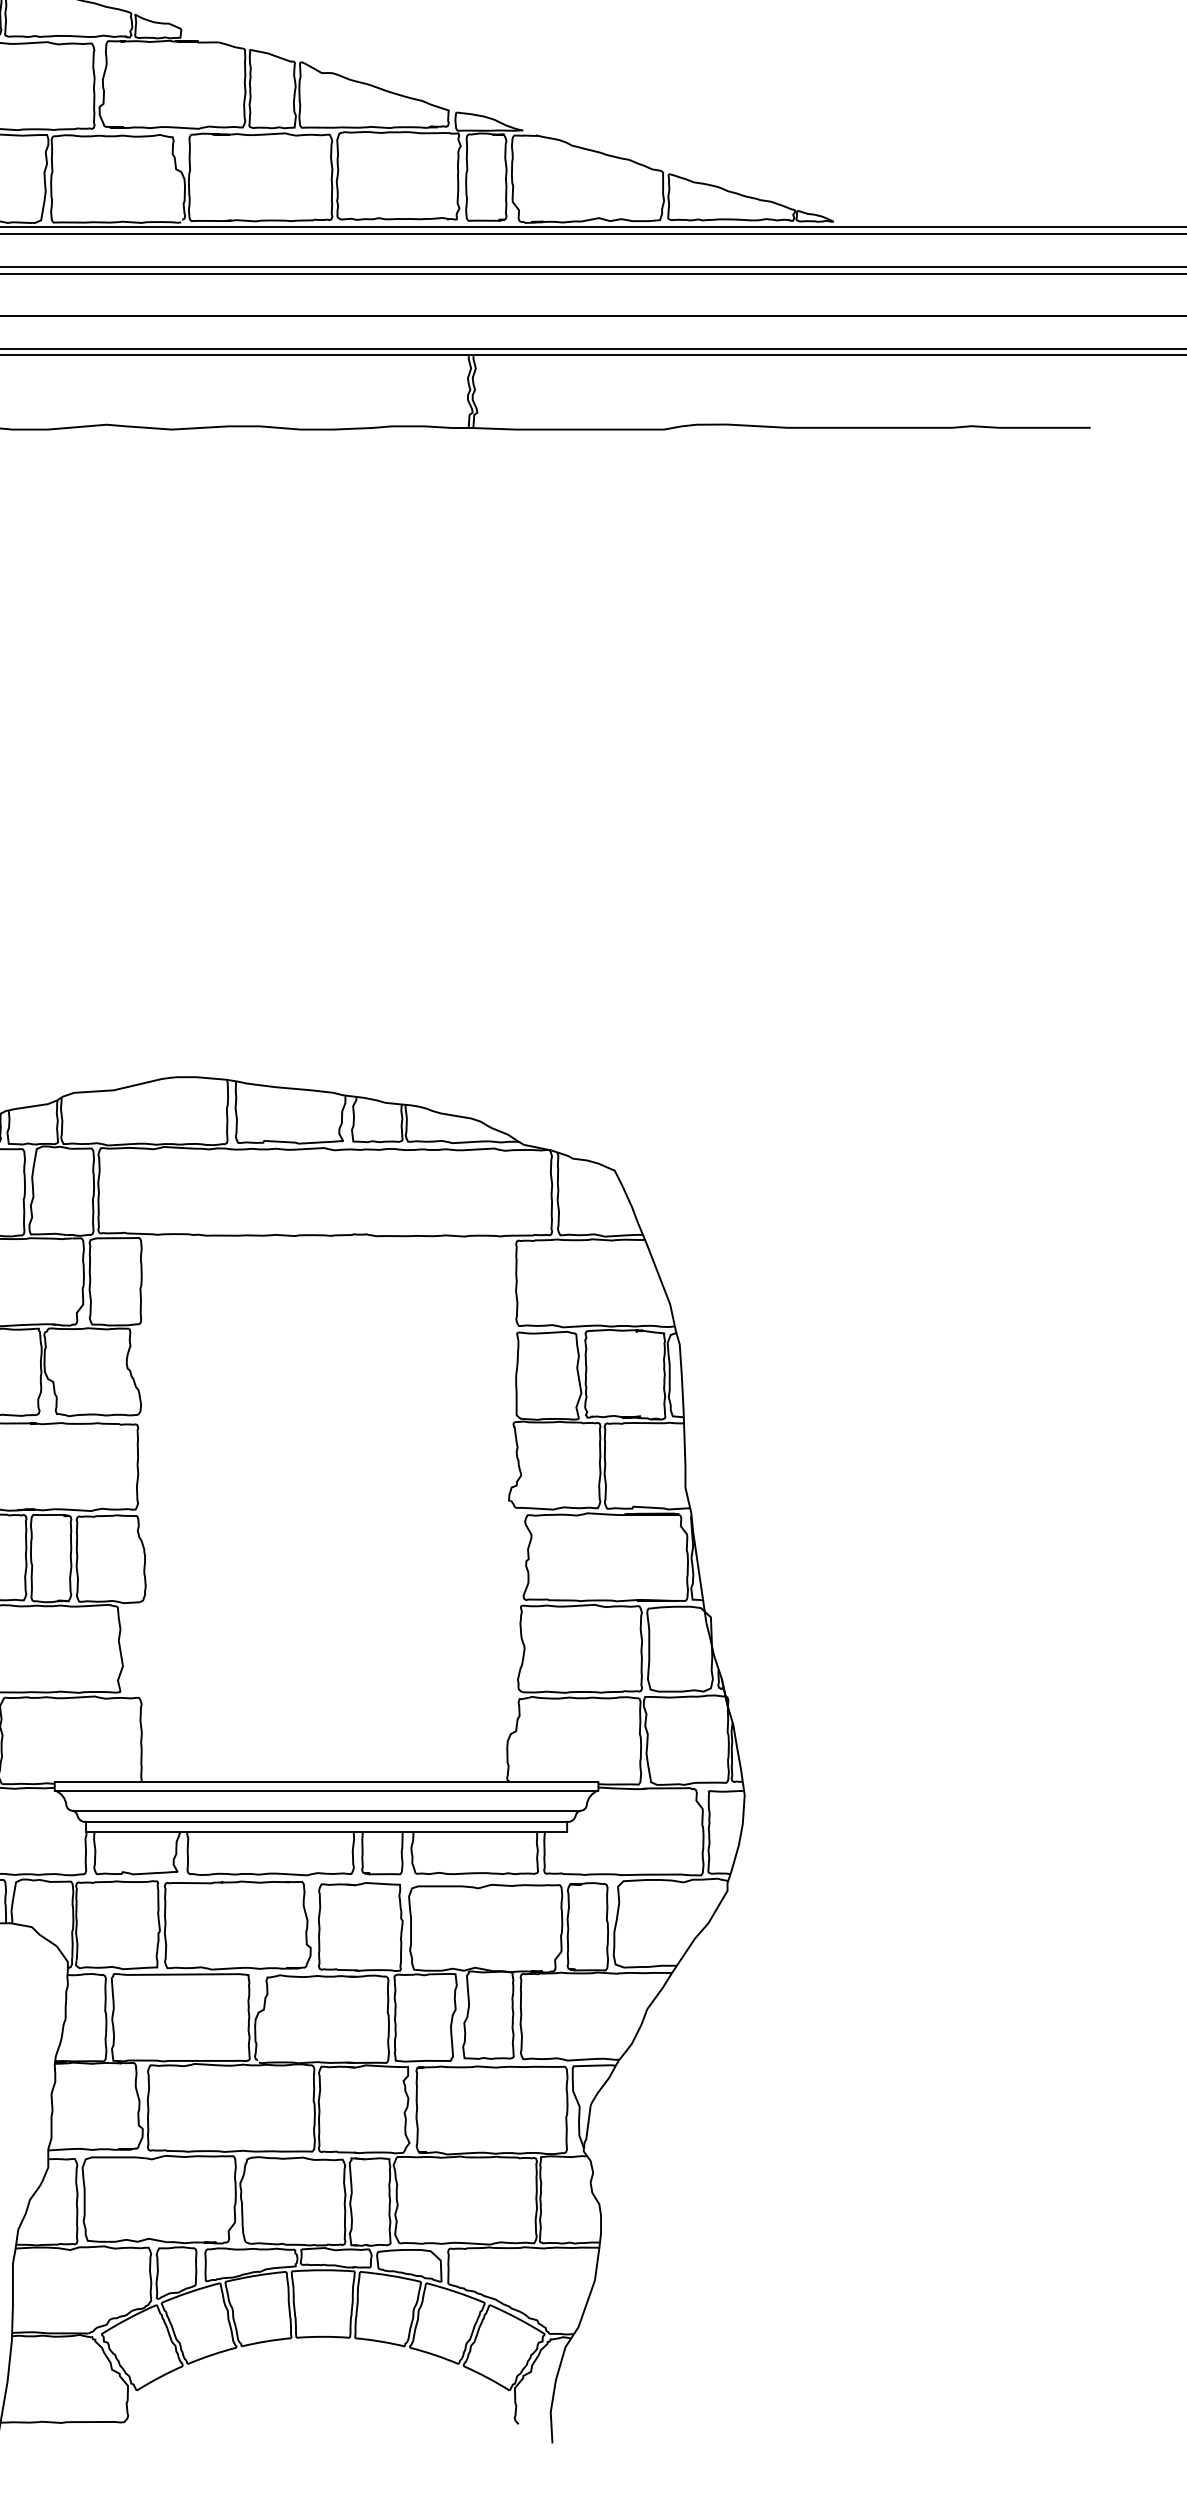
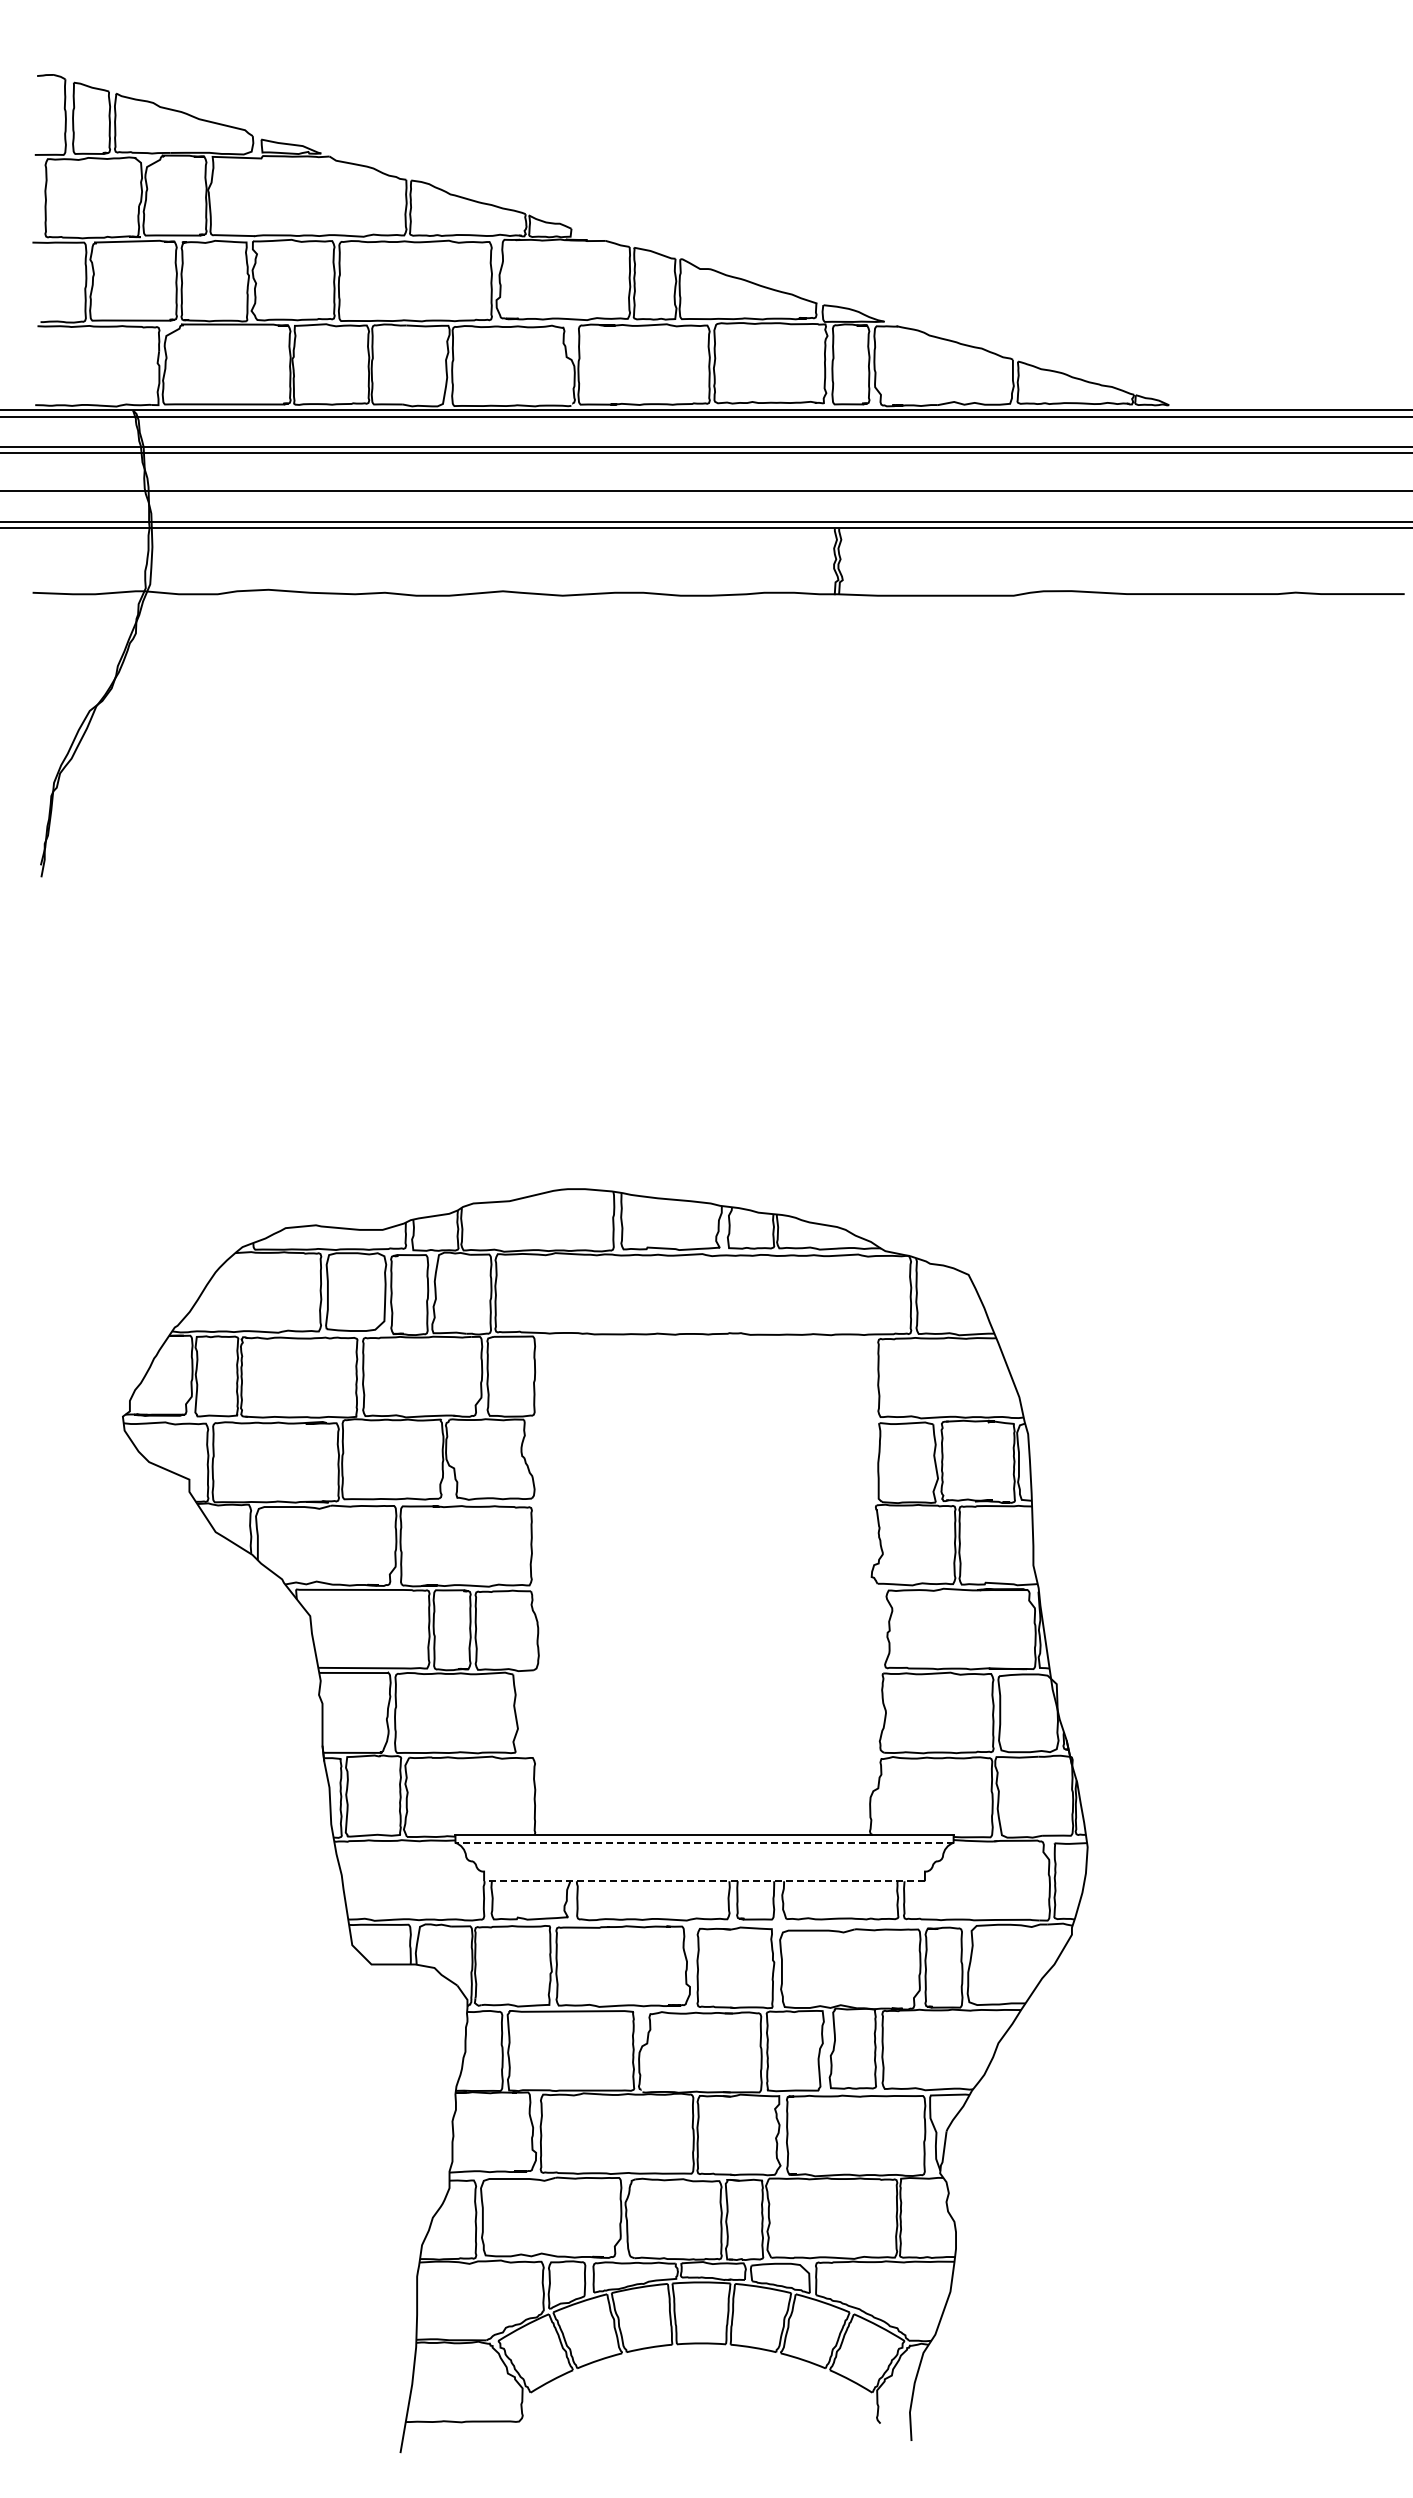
line: (326, 1790) -> (704, 1842), solid -> dashed
line: (326, 1810) -> (704, 1861), removed
line: (326, 1821) -> (704, 1871), removed
line: (326, 1832) -> (704, 1881), solid -> dashed

